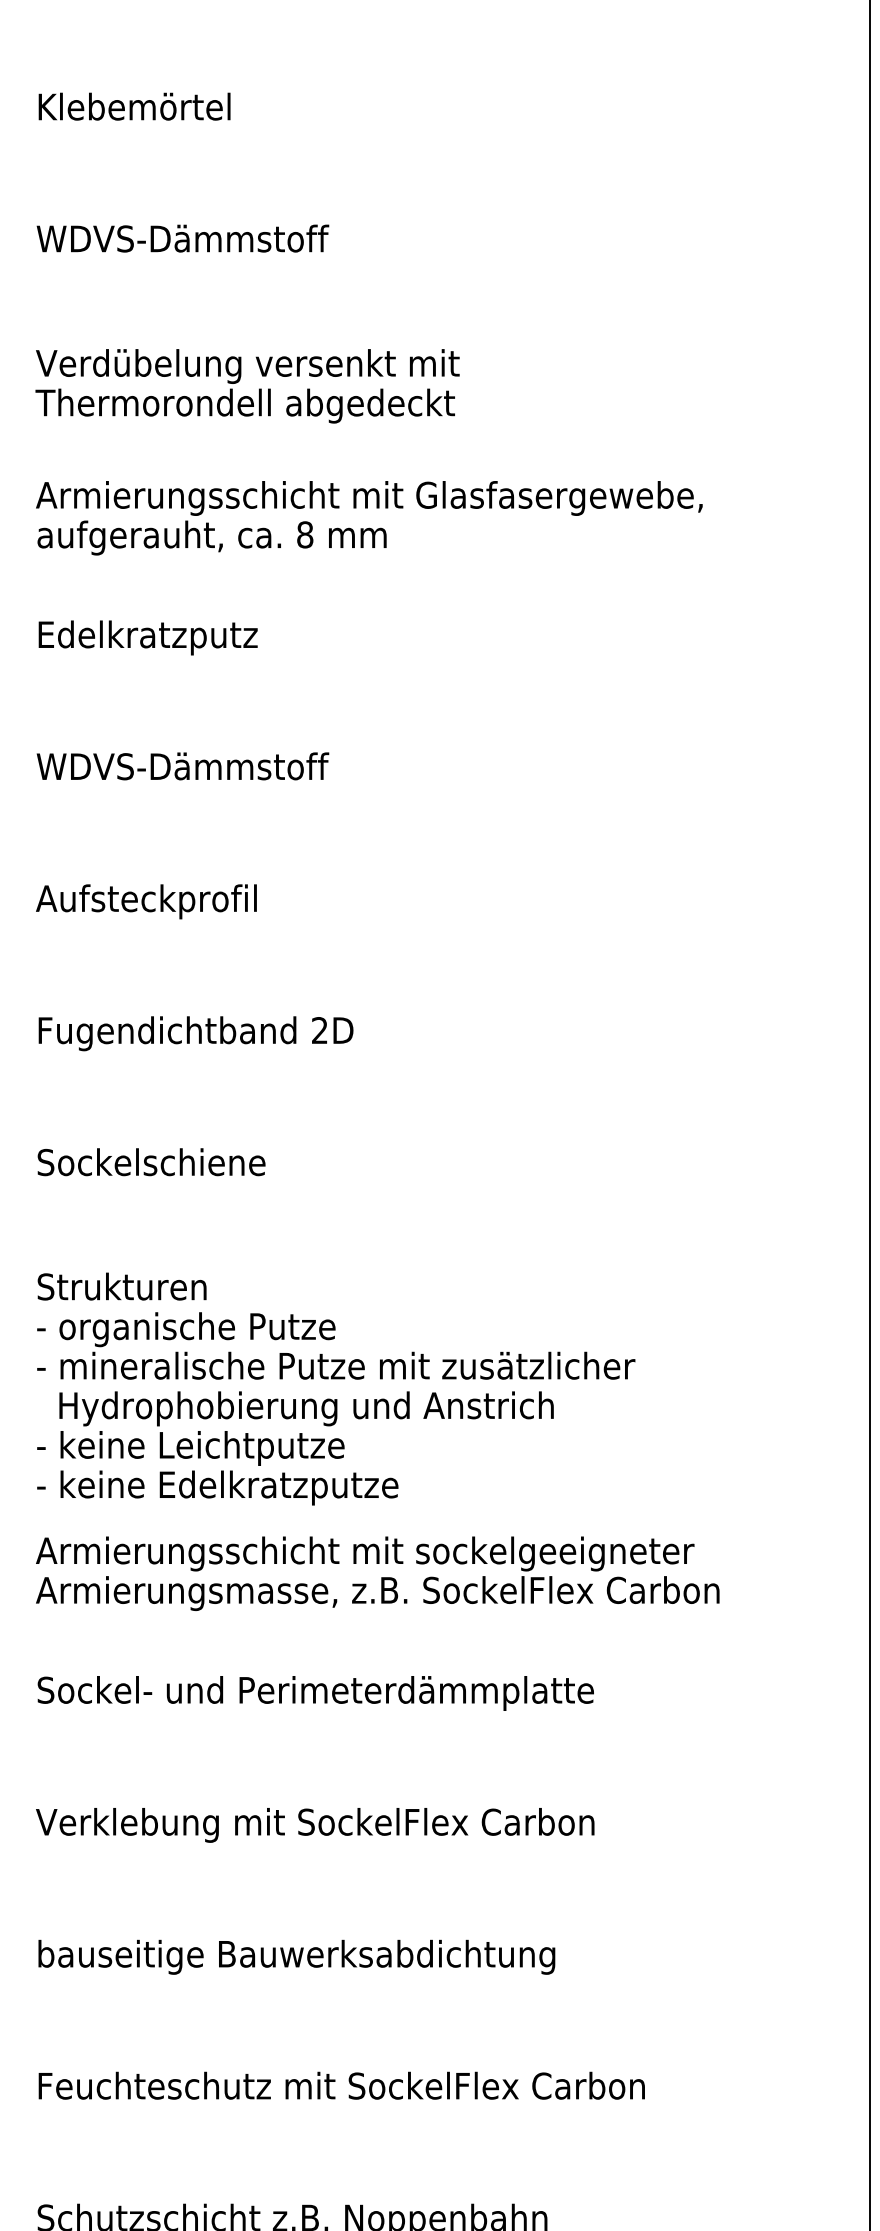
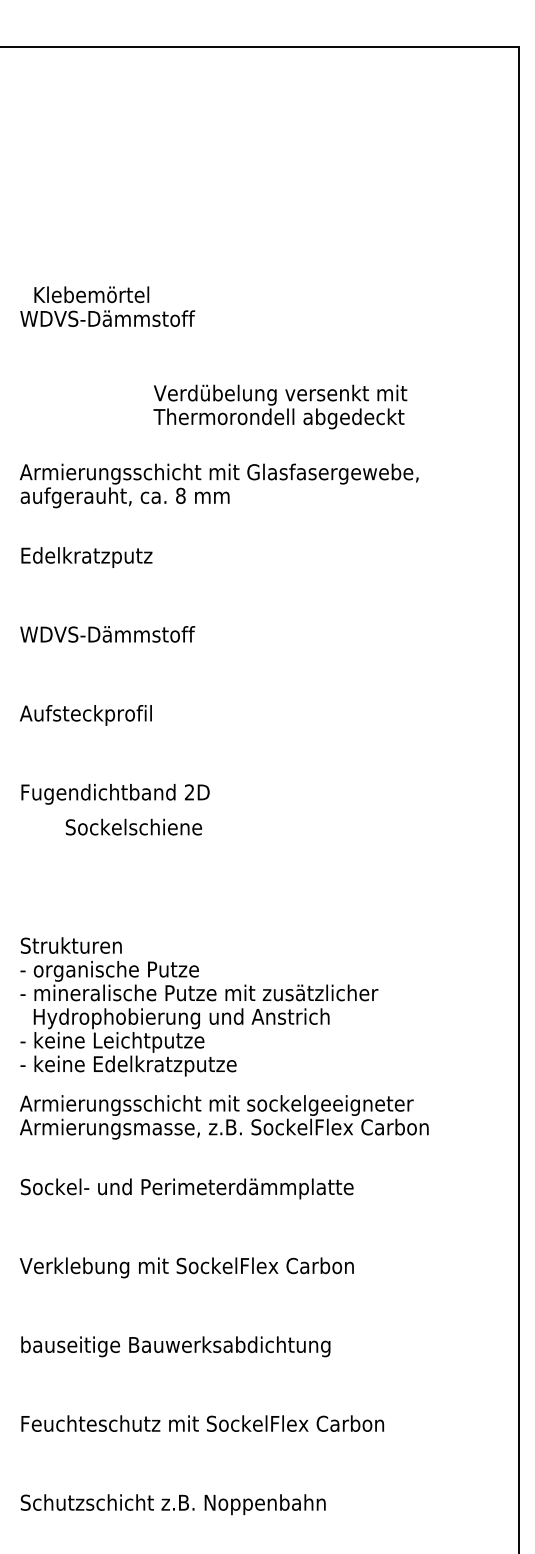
text: (134, 106) -> (91, 294), moved
text: (247, 385) -> (280, 406), moved
text: (150, 1161) -> (133, 826), moved

